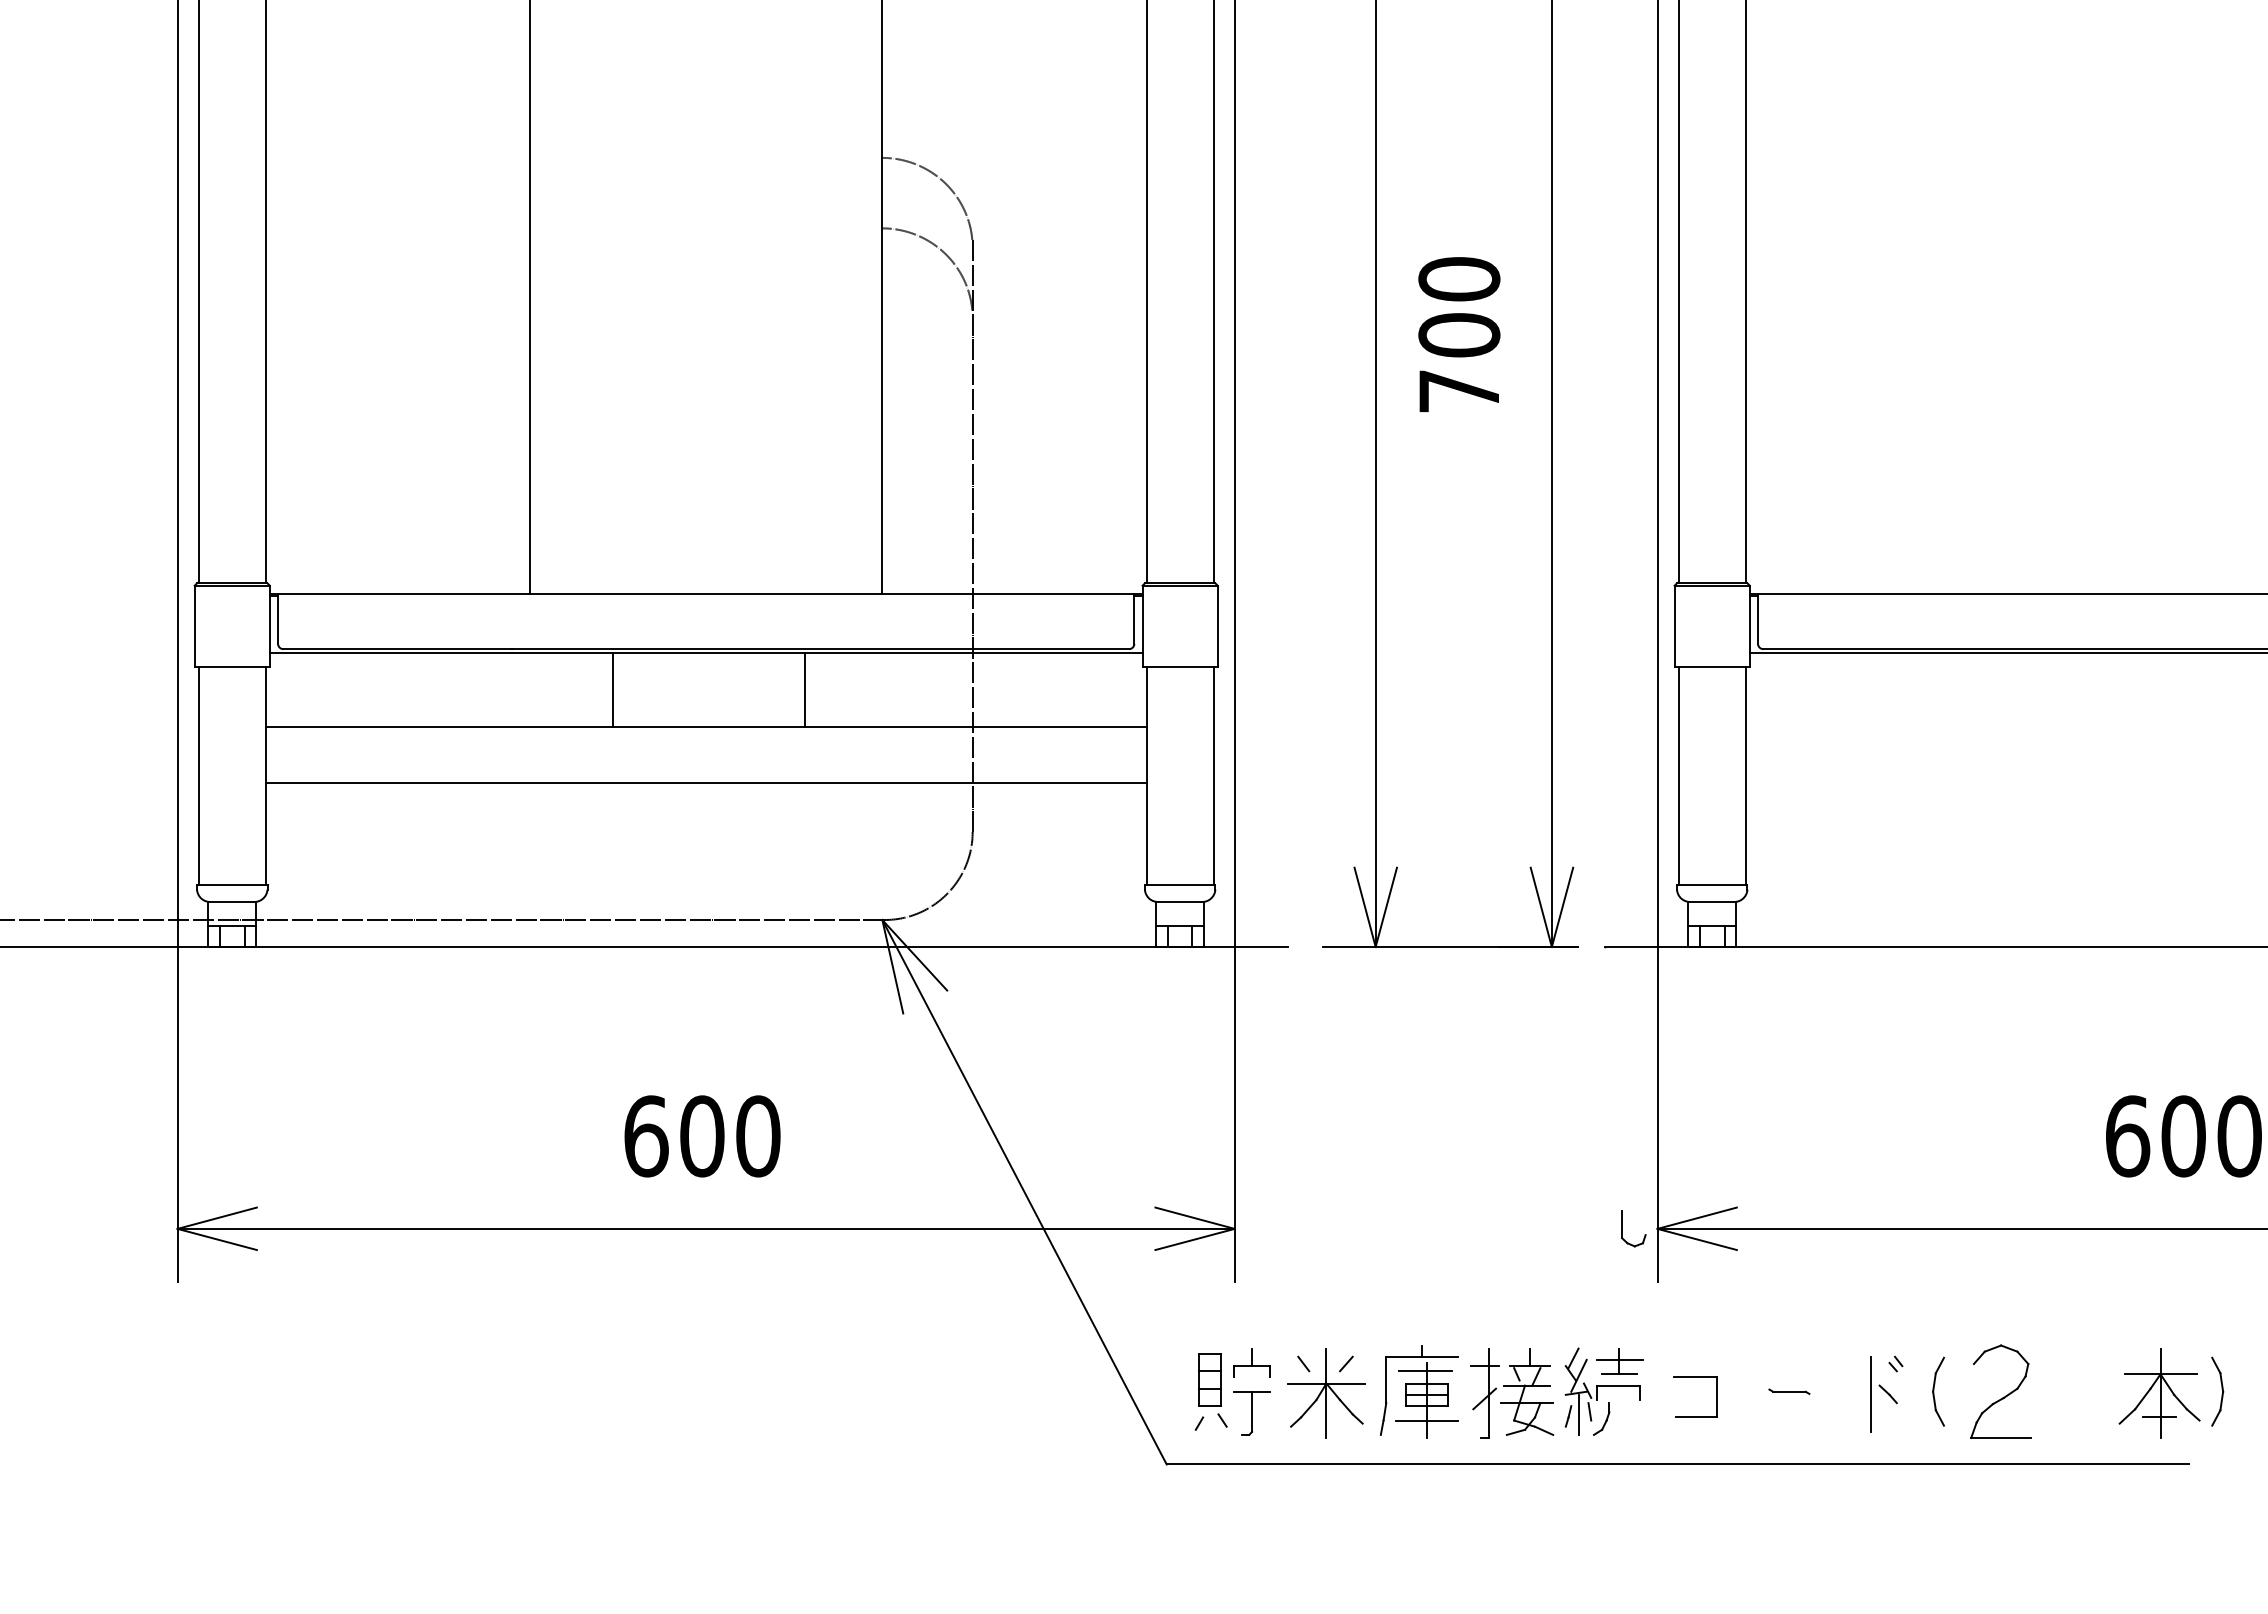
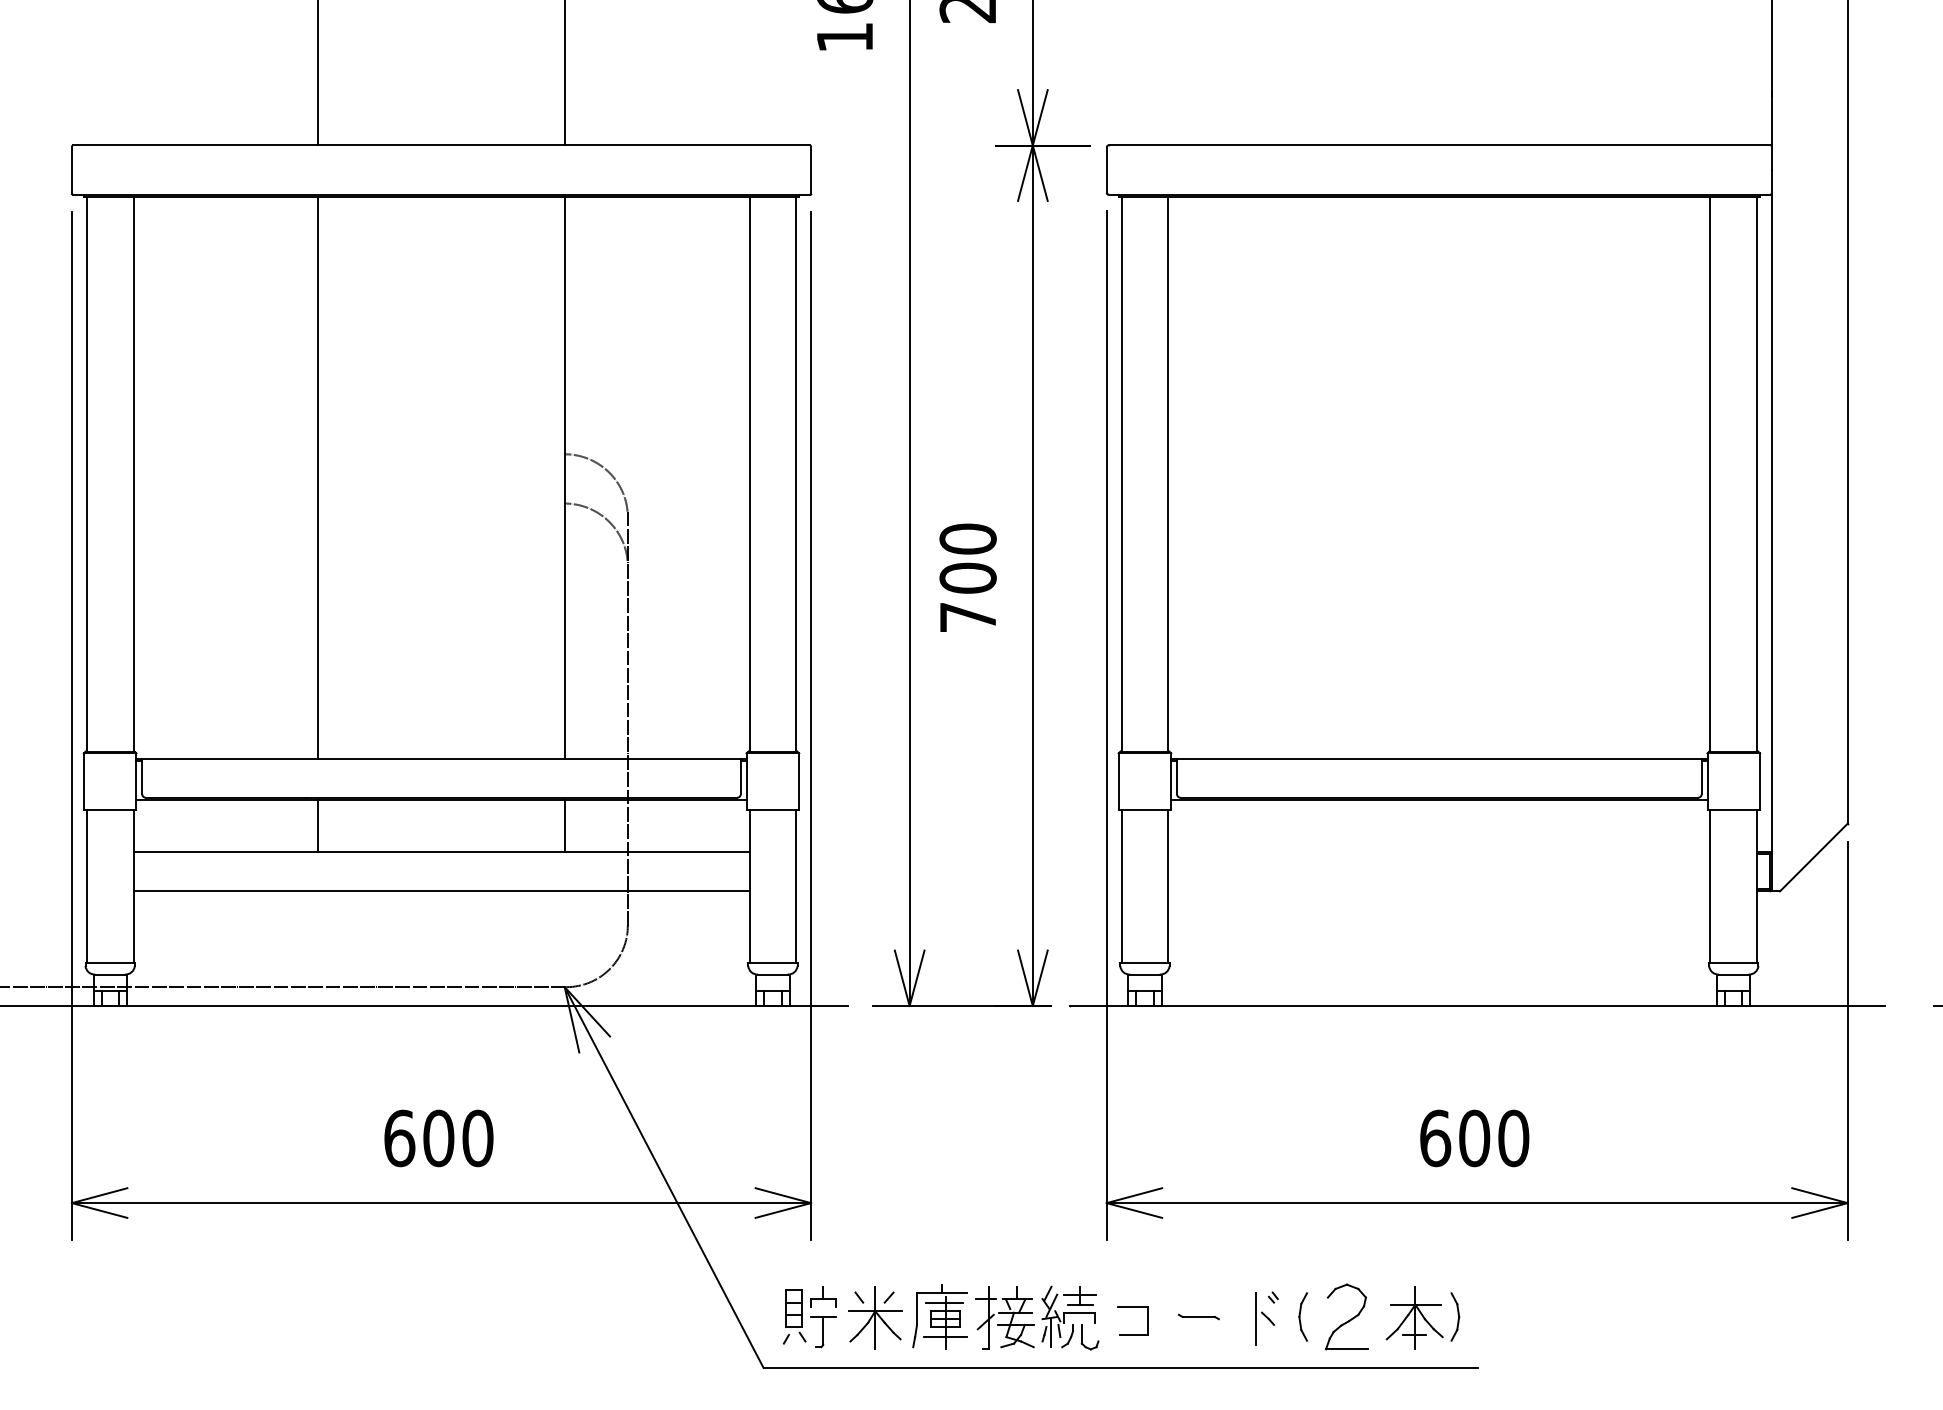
line: (613, 688) -> (318, 825), moved
line: (804, 688) -> (564, 825), moved
part: (1622, 1229) -> (1082, 1337), moved
part: (1788, 1391) -> (1198, 1316), size x1.43
part: (2170, 1392) -> (1422, 1317), moved

